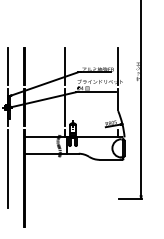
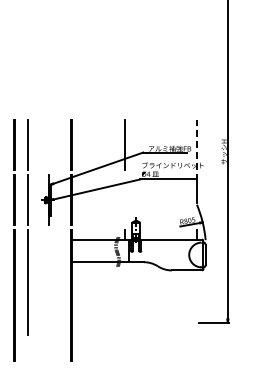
line: (7, 67) -> (48, 145), removed
line: (117, 67) -> (196, 145), solid -> dashed
line: (64, 107) -> (124, 200), removed
line: (7, 168) -> (48, 282), removed

